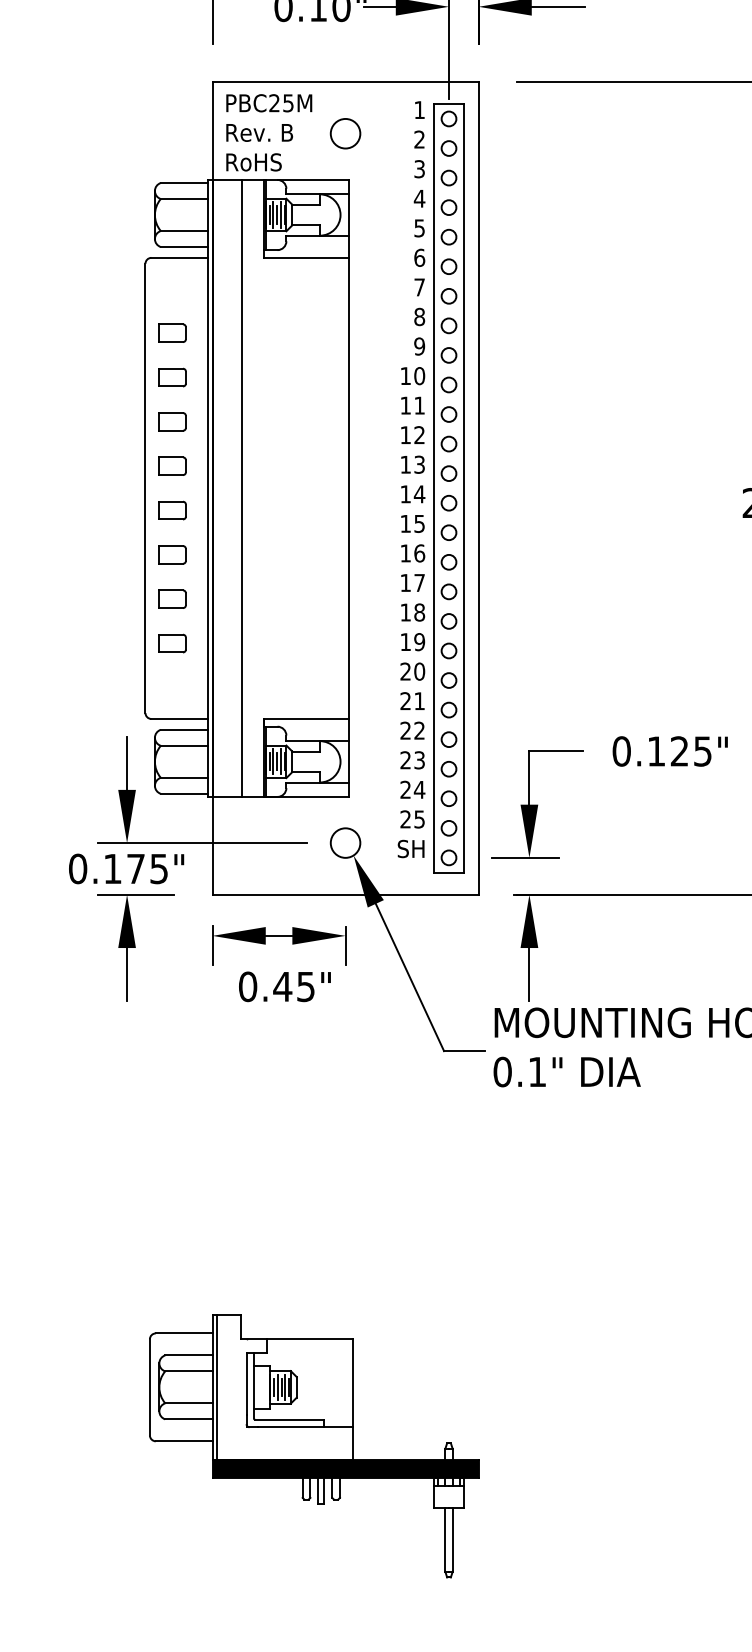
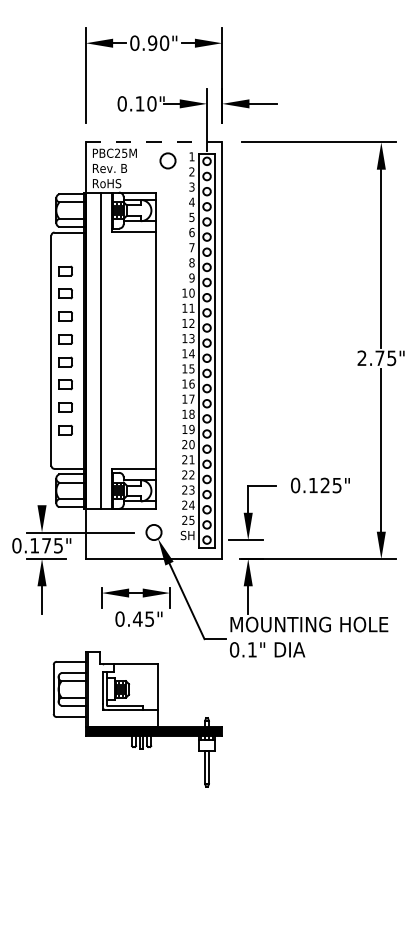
line: (346, 82) -> (154, 142), solid -> dashed
circle: (344, 132) -> (167, 160), moved
line: (127, 763) -> (42, 491), removed
part: (278, 962) -> (135, 606), moved
part: (313, 1445) -> (137, 719), moved

